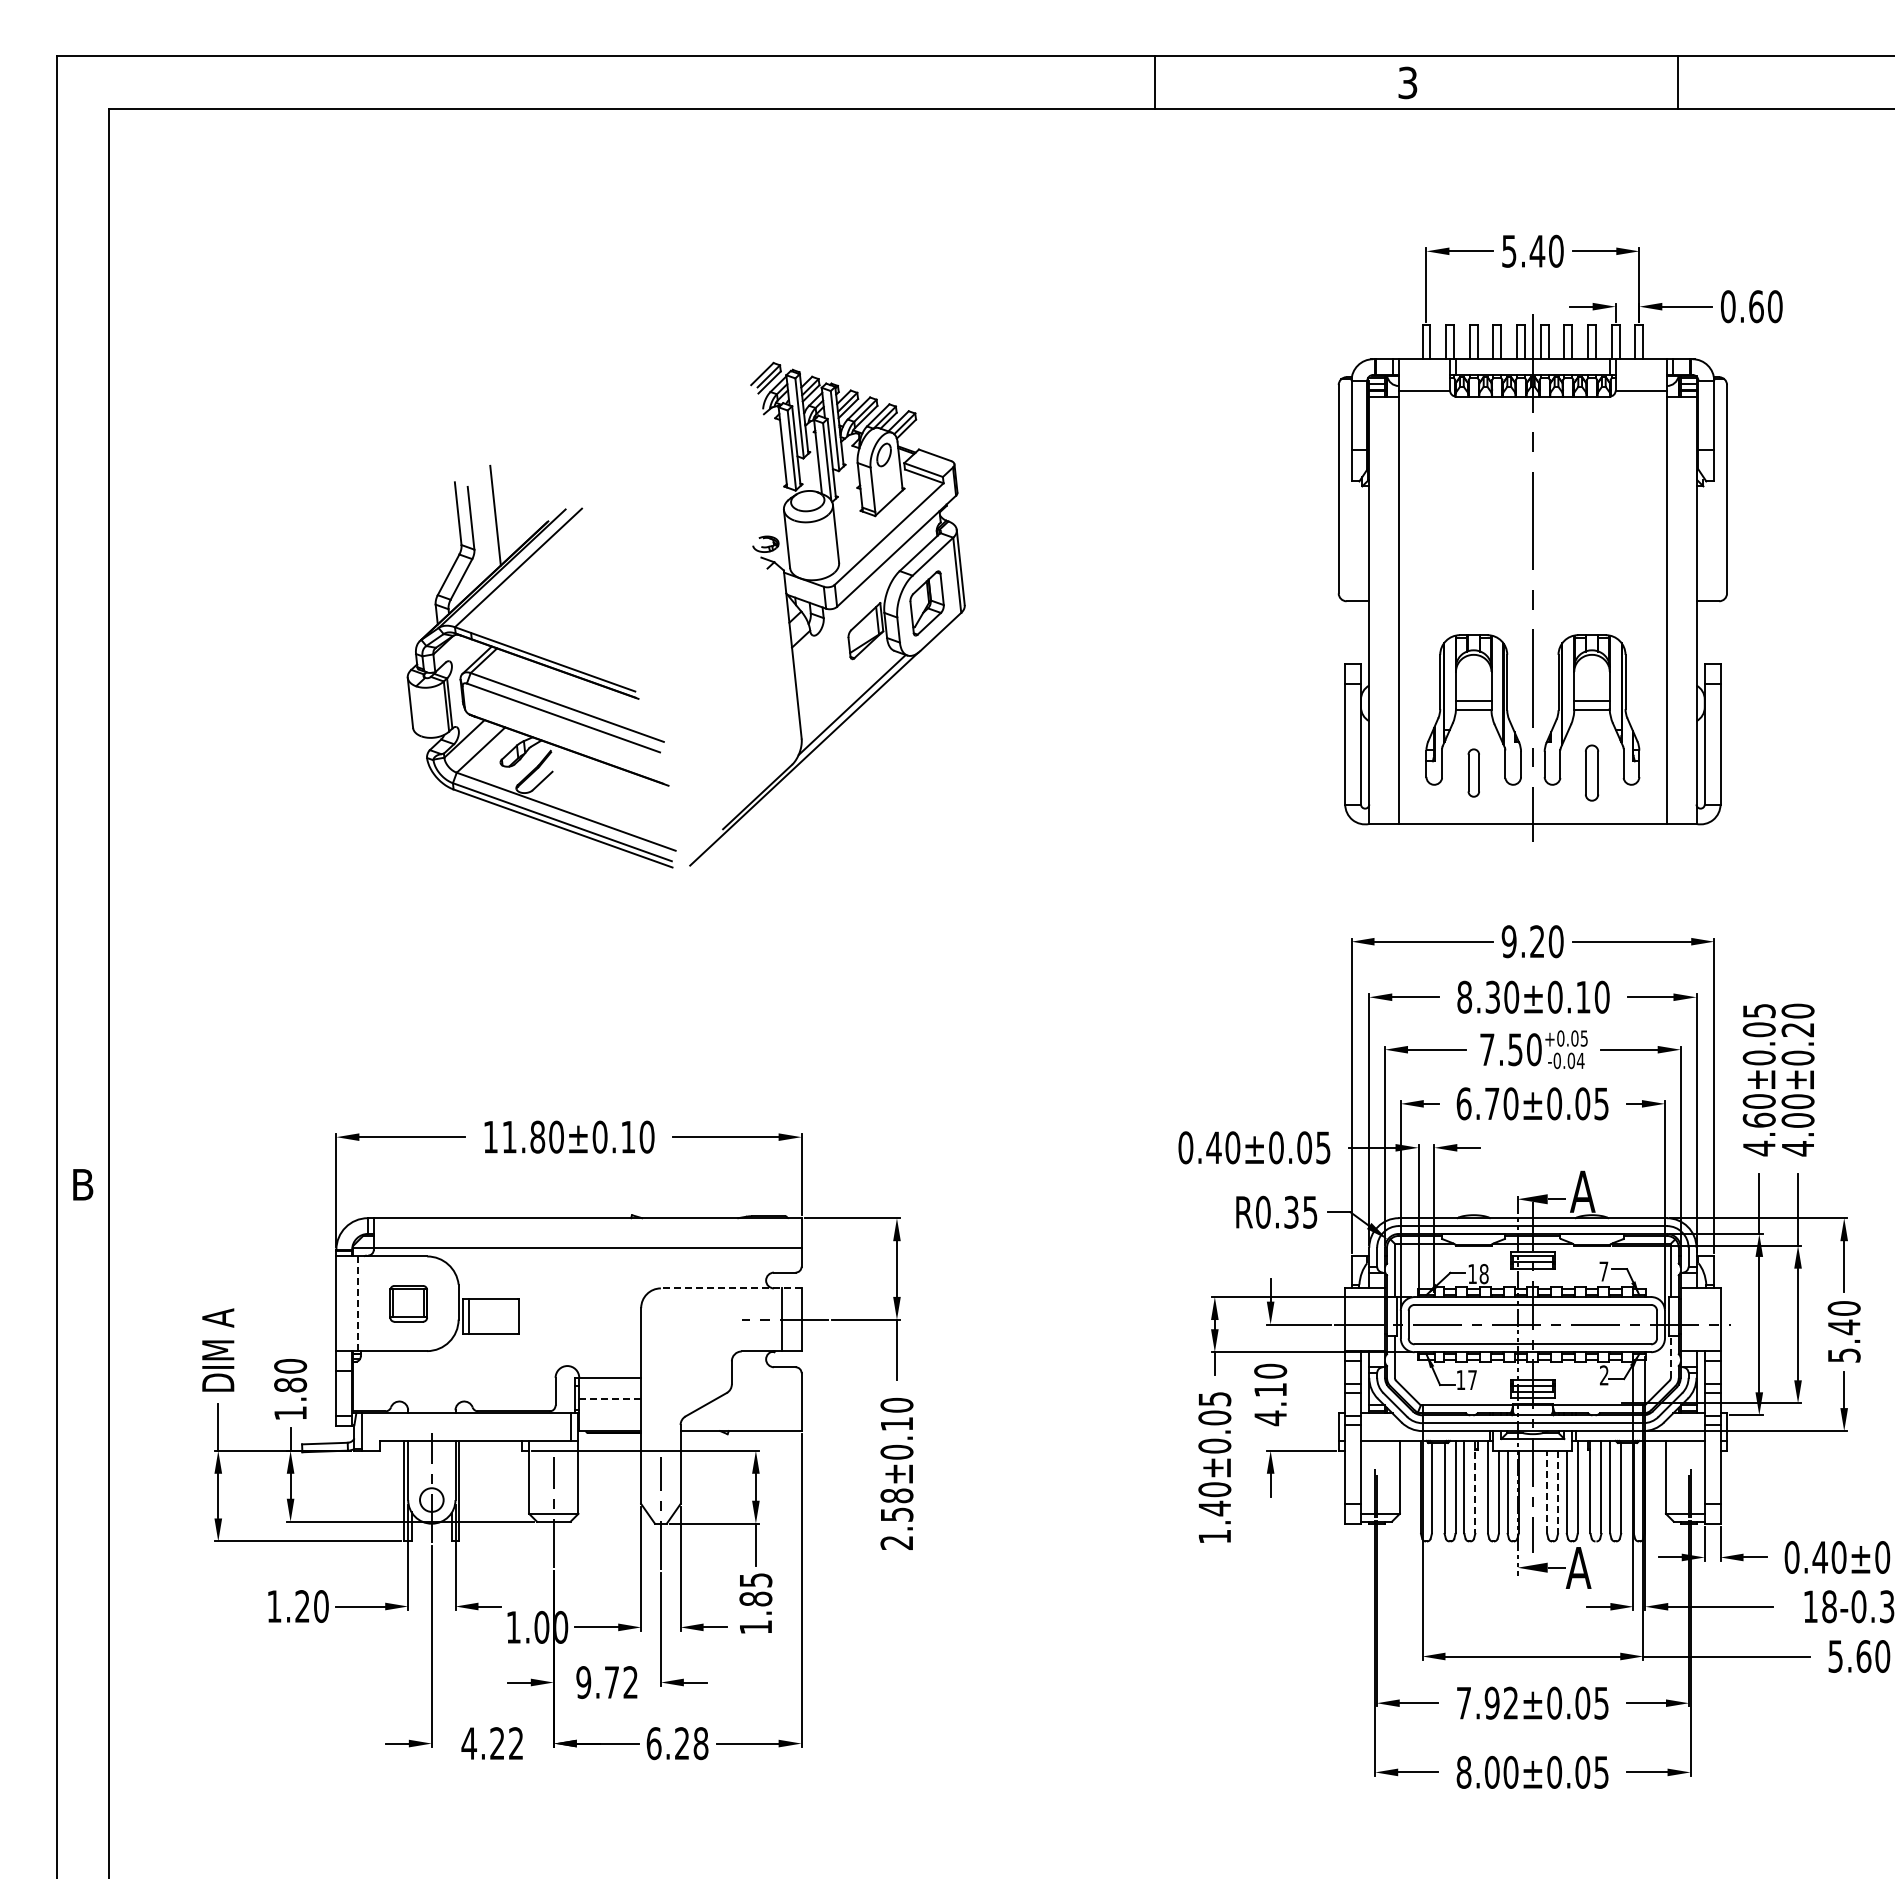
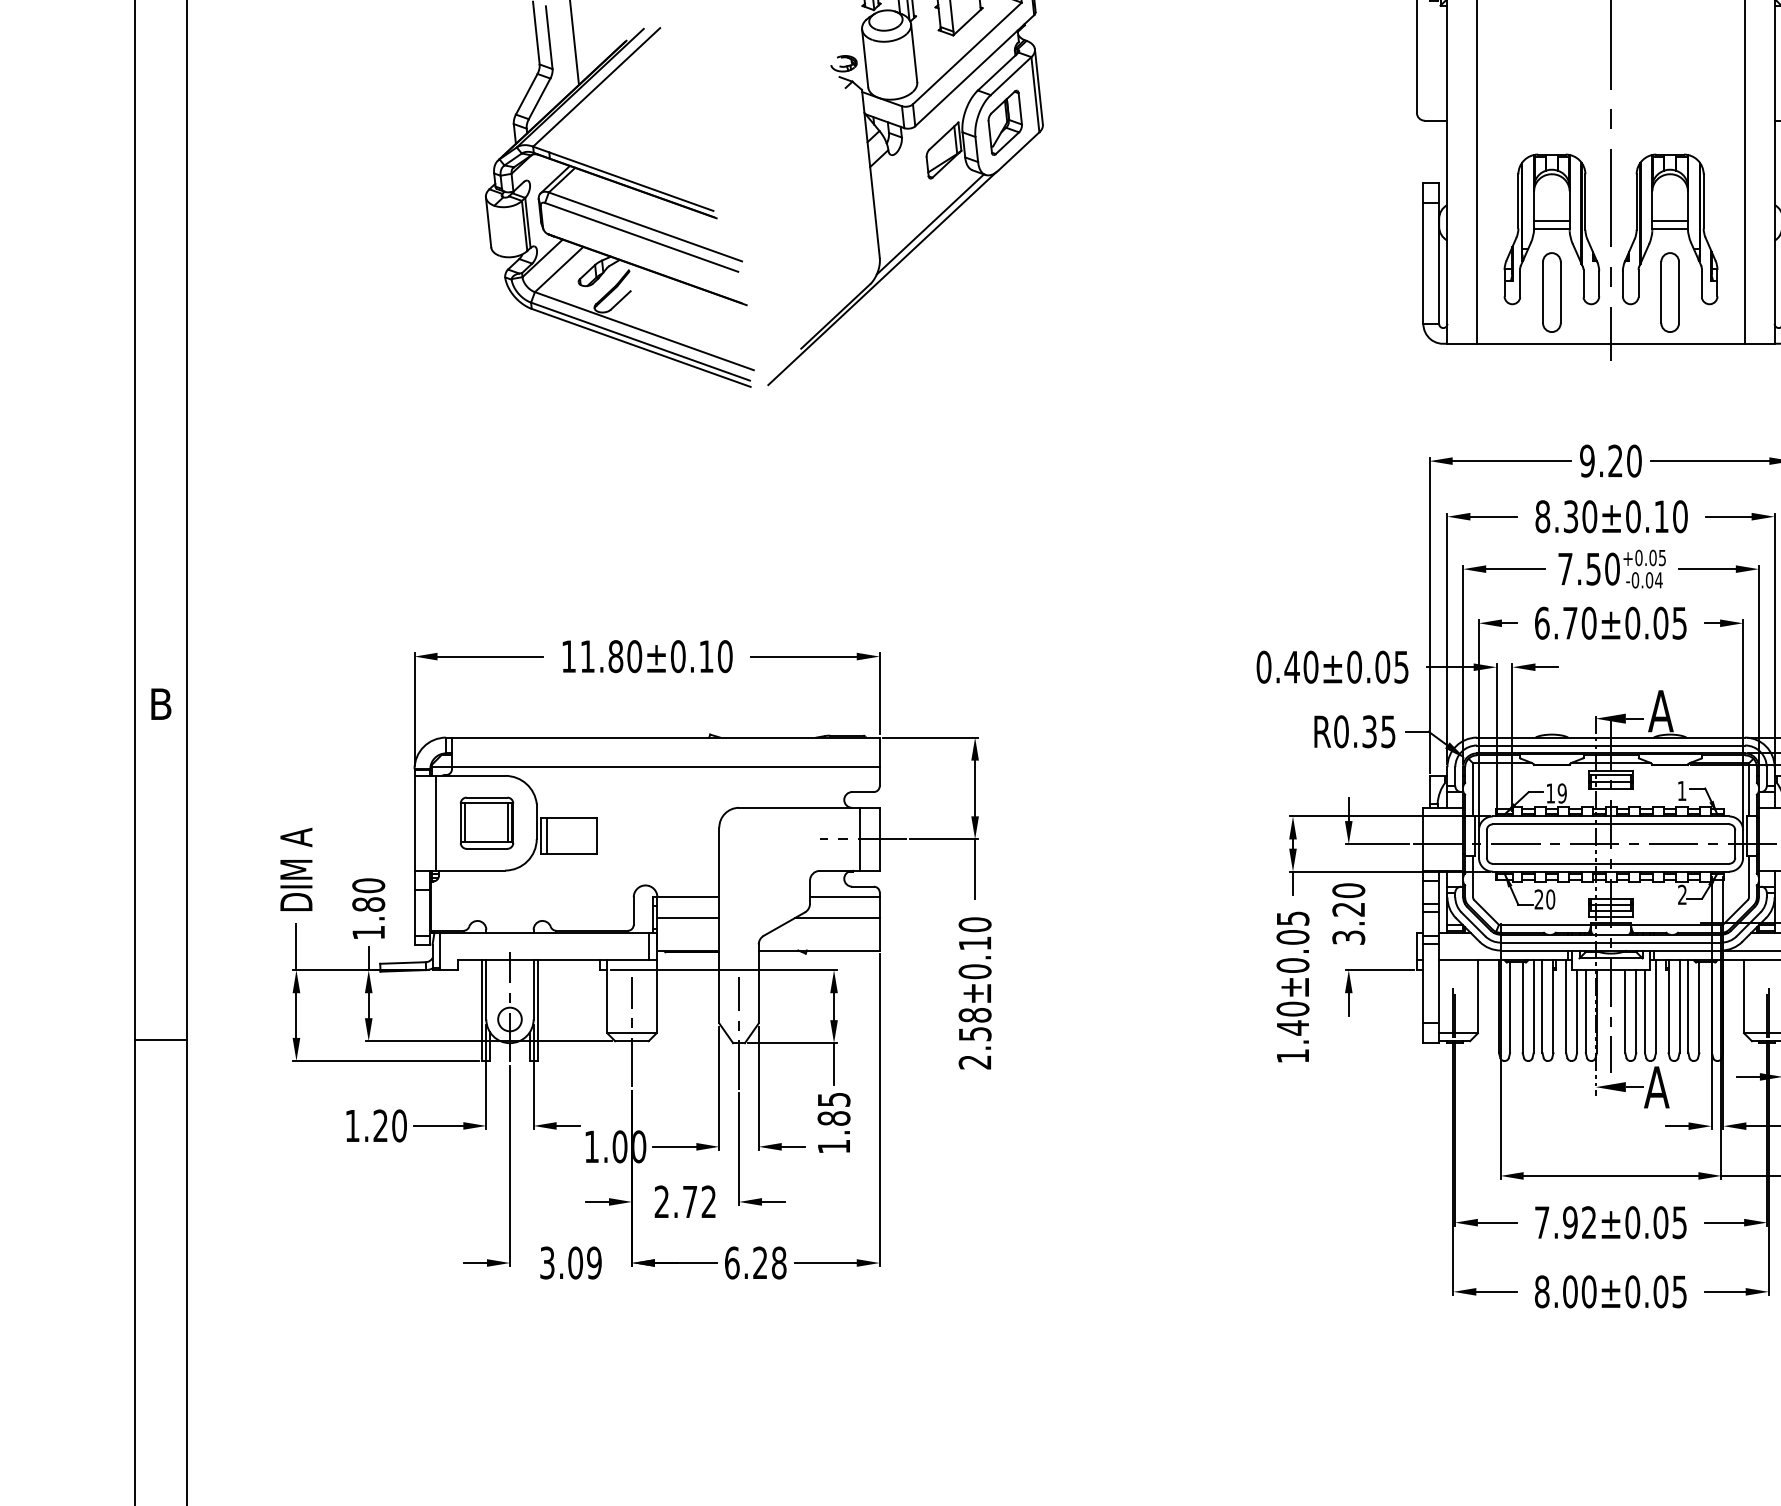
part: (1473, 772) -> (1551, 291), size x1.67
part: (1591, 772) -> (1669, 291), size x1.43
text: (1603, 1271) -> (1681, 790), 7 -> 1
text: (1483, 1274) -> (1561, 793), 18 -> 19
line: (730, 1288) -> (808, 807), dashed -> solid
part: (408, 1303) -> (486, 822), size x1.43
line: (358, 1304) -> (436, 823), dashed -> solid
line: (1670, 1357) -> (1748, 876), dashed -> solid
line: (766, 1377) -> (844, 896), added
text: (1466, 1380) -> (1544, 899), 17 -> 20
line: (610, 1398) -> (688, 917), dashed -> solid
line: (758, 1398) -> (836, 917), added
text: (1270, 1404) -> (1348, 923), 4.10 -> 3.20
line: (1475, 1487) -> (1553, 1006), dashed -> solid
line: (1547, 1491) -> (1625, 1010), dashed -> solid
line: (1558, 1492) -> (1636, 1011), dashed -> solid
line: (82, 1520) -> (160, 1039), added
text: (583, 1682) -> (661, 1201), 9.72 -> 2.72
text: (492, 1743) -> (570, 1262), 4.22 -> 3.09

